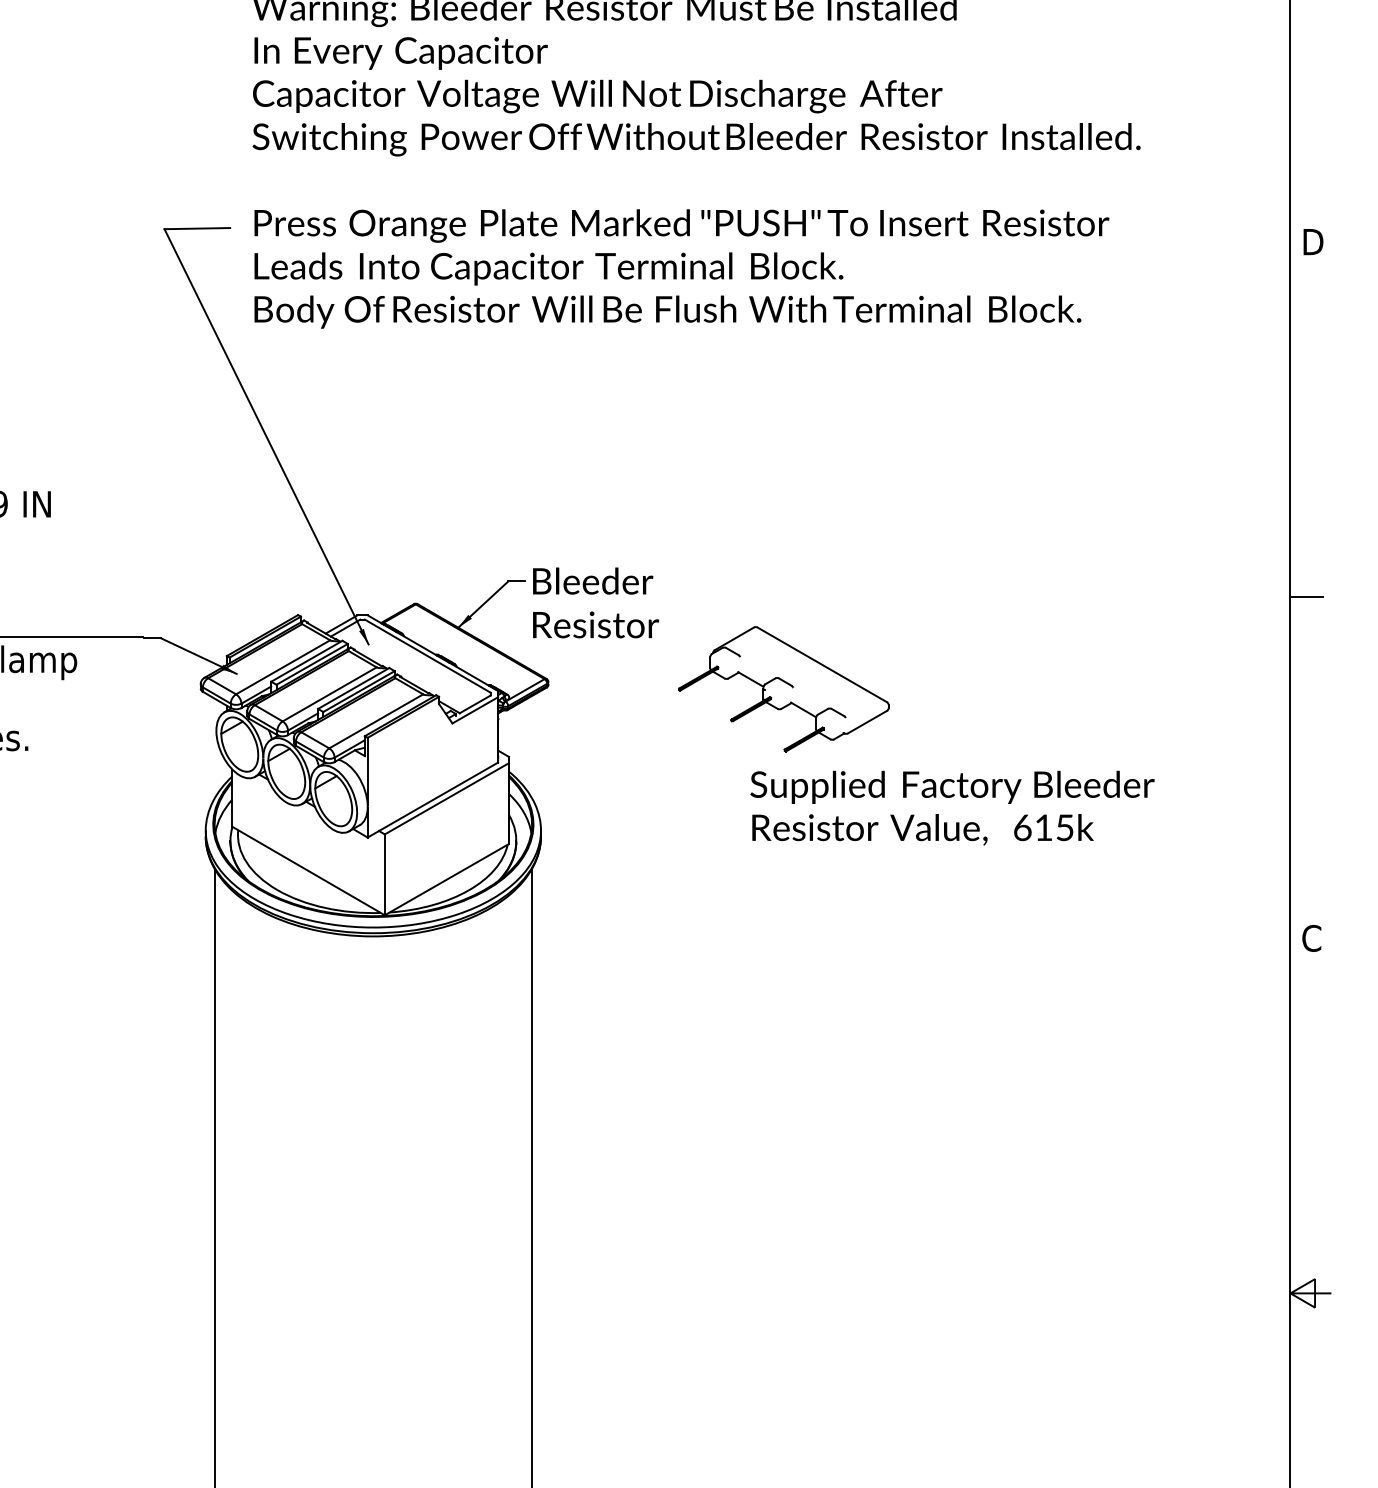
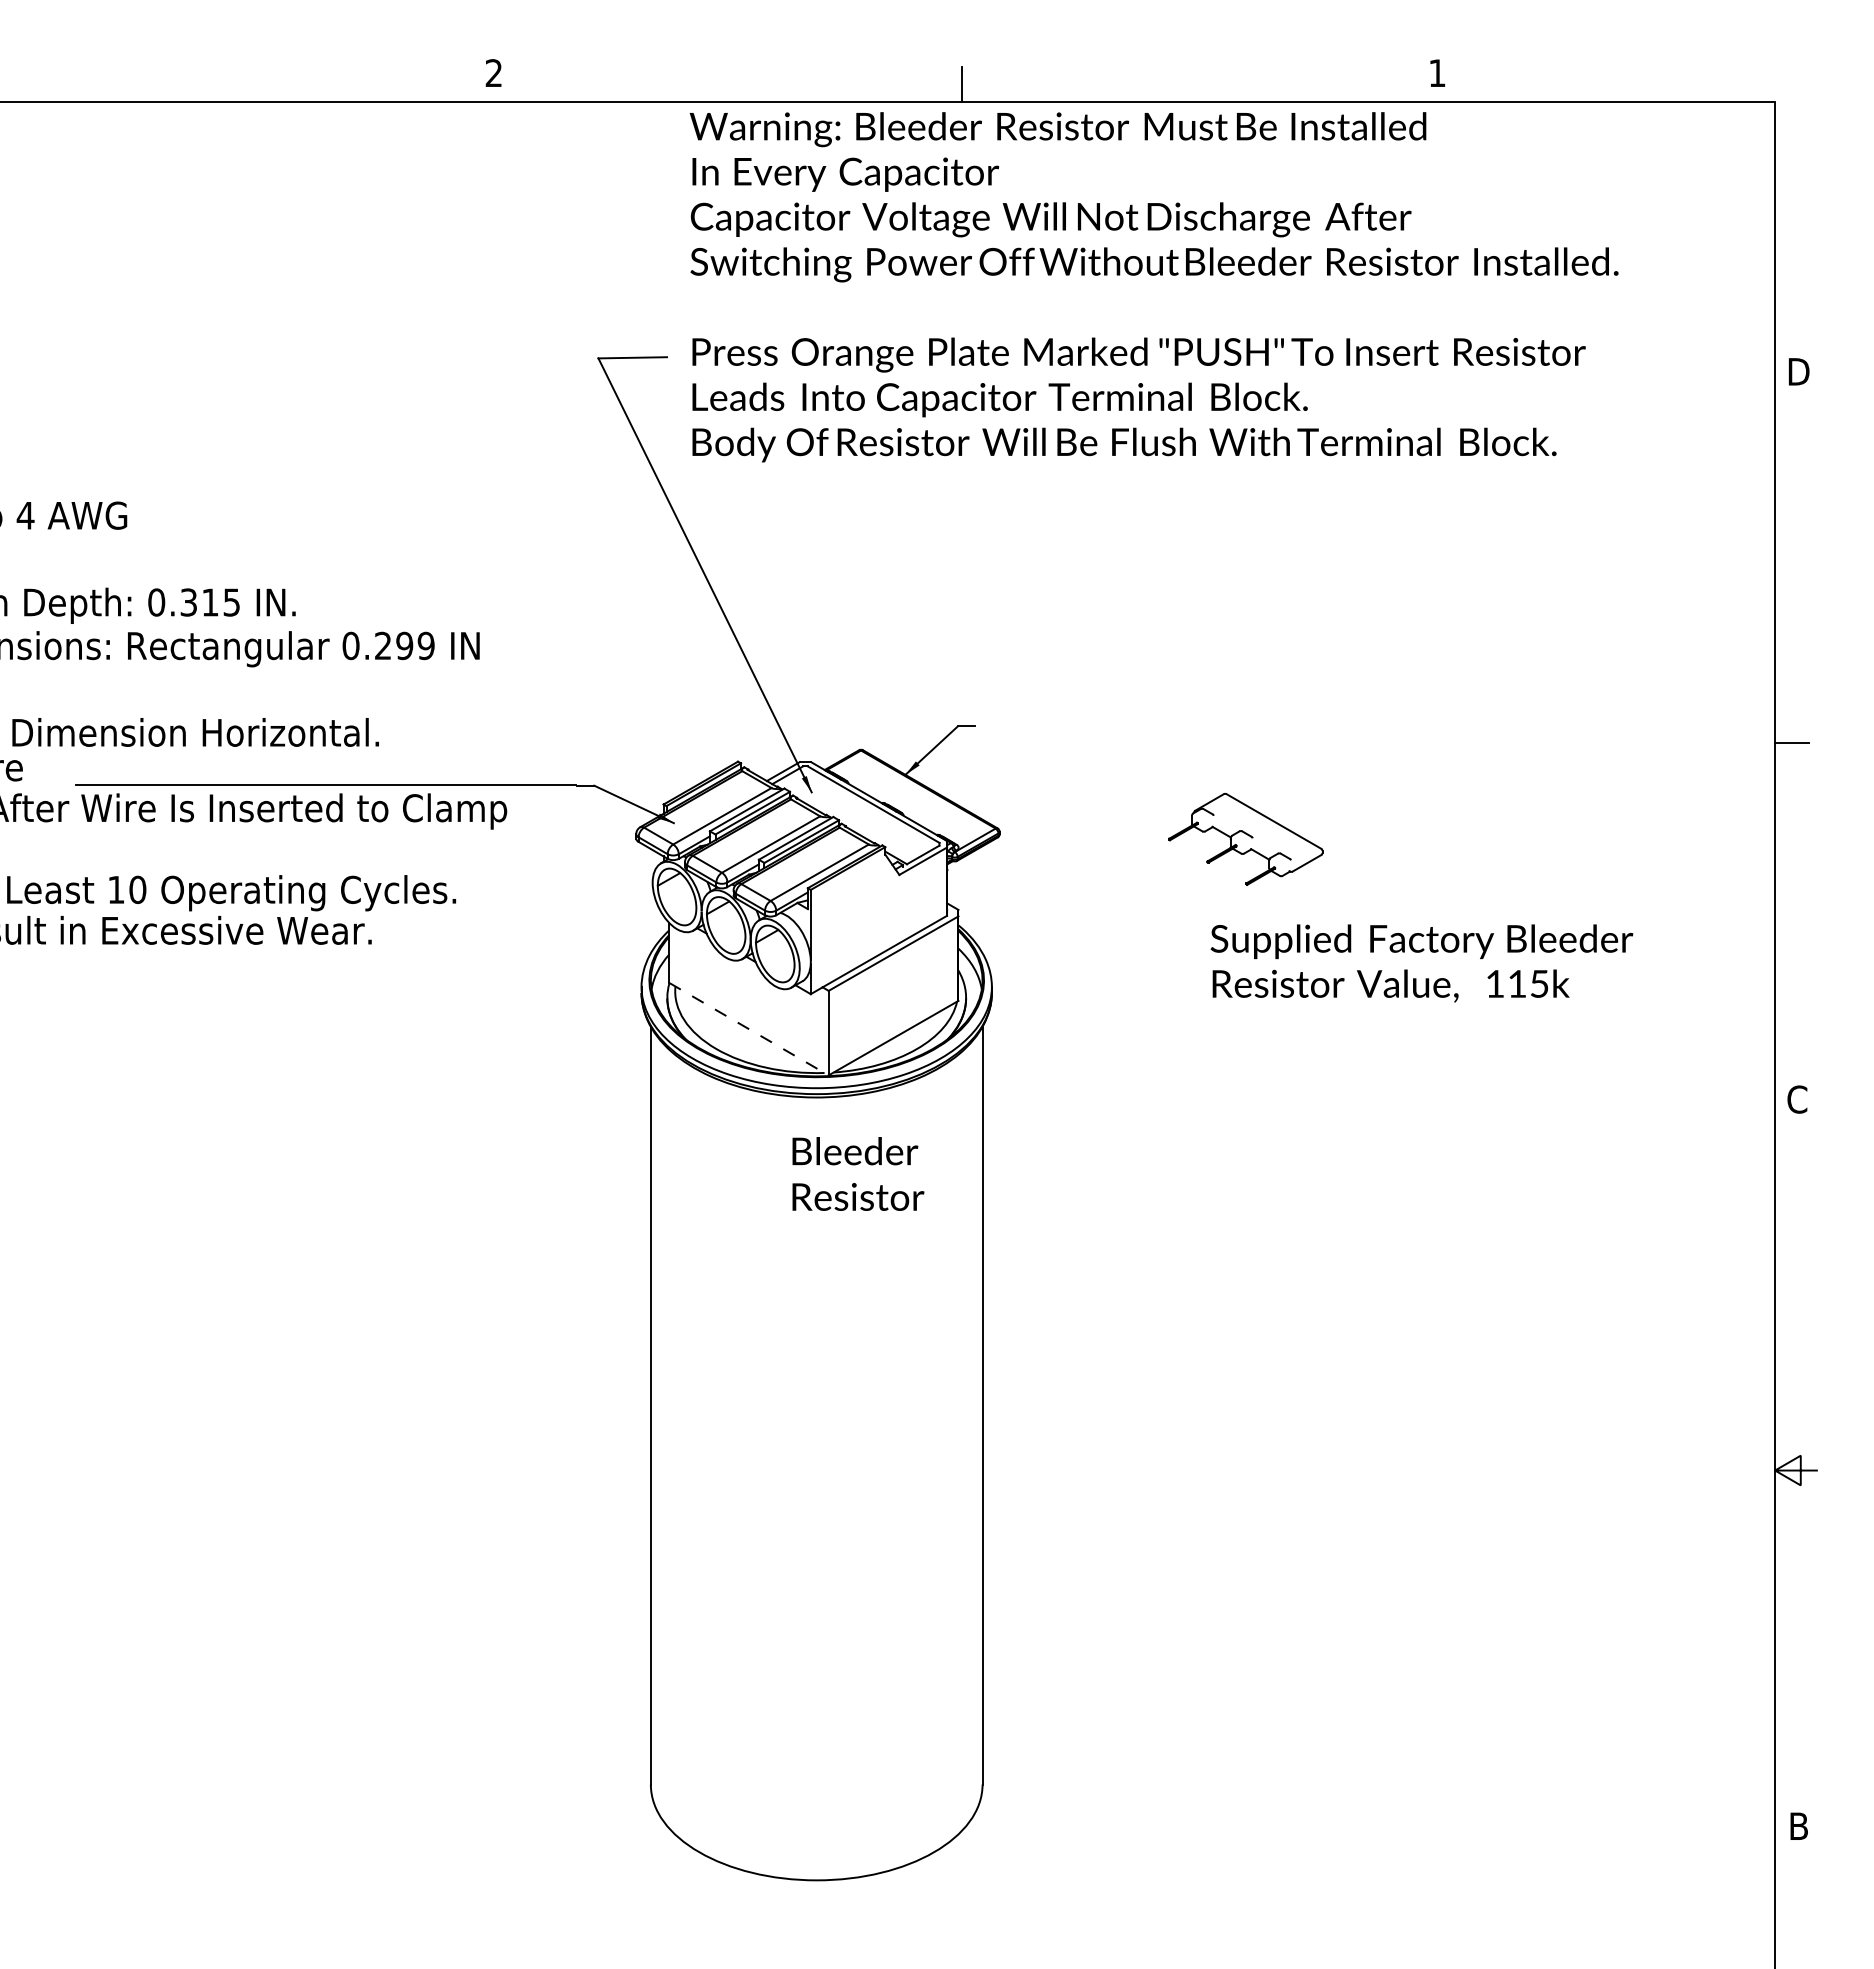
text: (596, 602) -> (858, 1173), moved
part: (783, 689) -> (1245, 839), size x0.7
text: (1022, 827) -> (1495, 983), 615k -> 115k
line: (309, 871) -> (749, 1029), solid -> dashed

